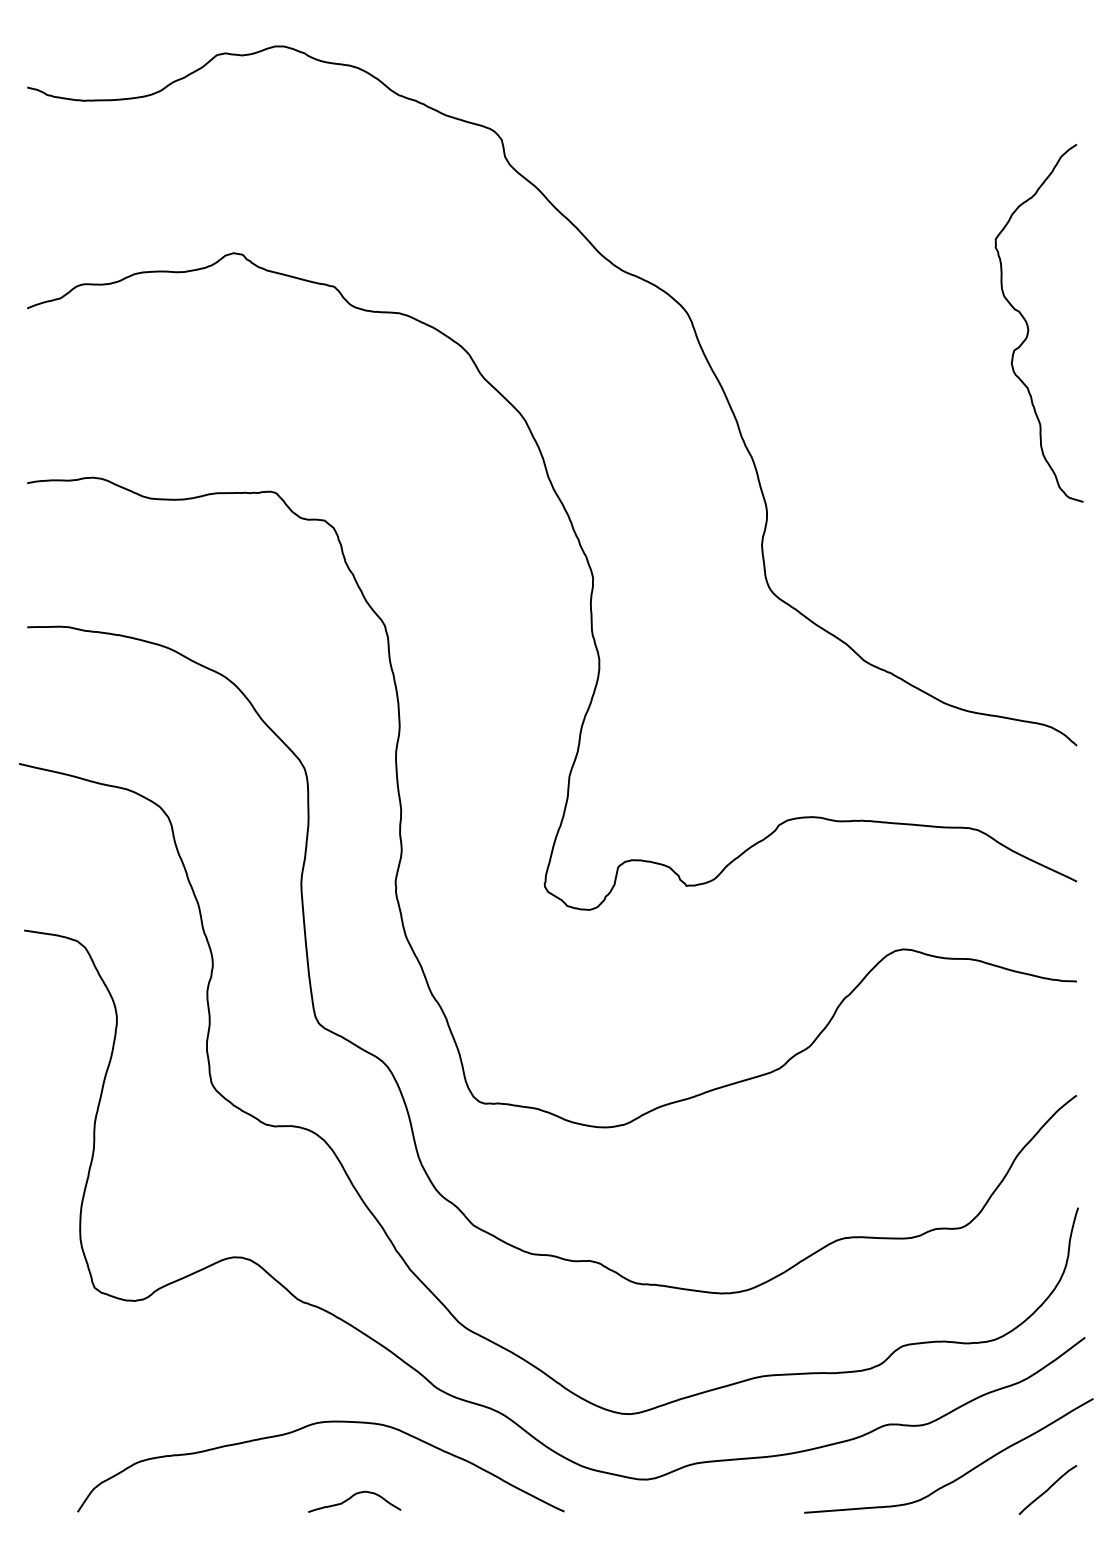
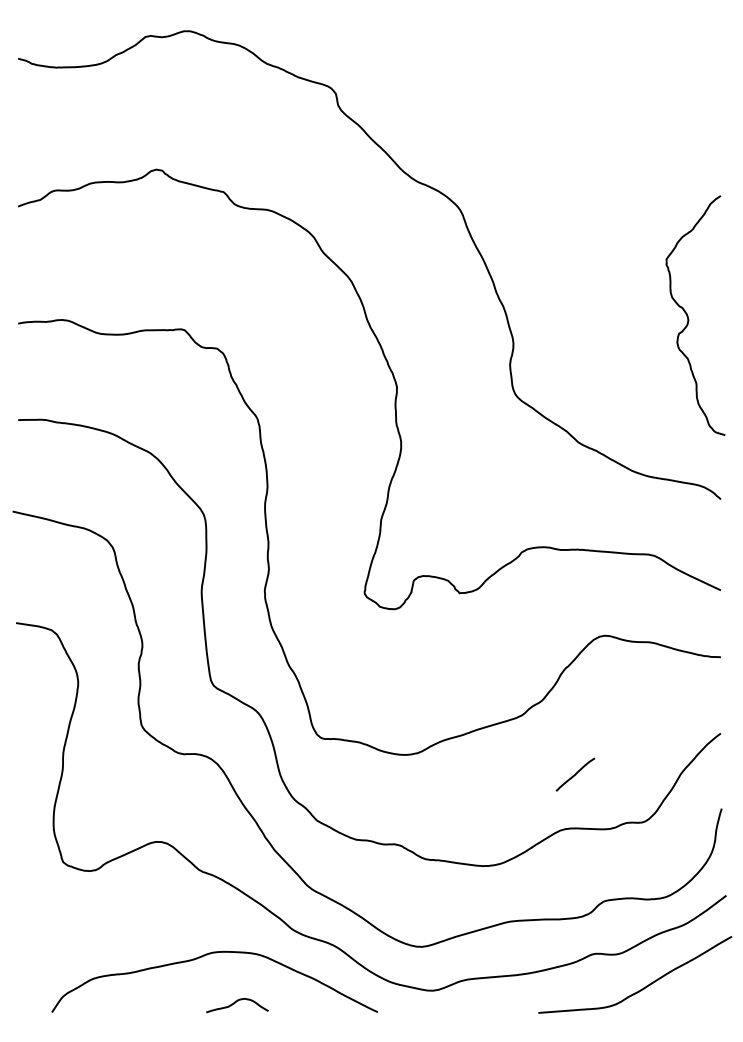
curve: (1028, 323) -> (688, 315), moved
line: (1047, 1489) -> (575, 774), moved

